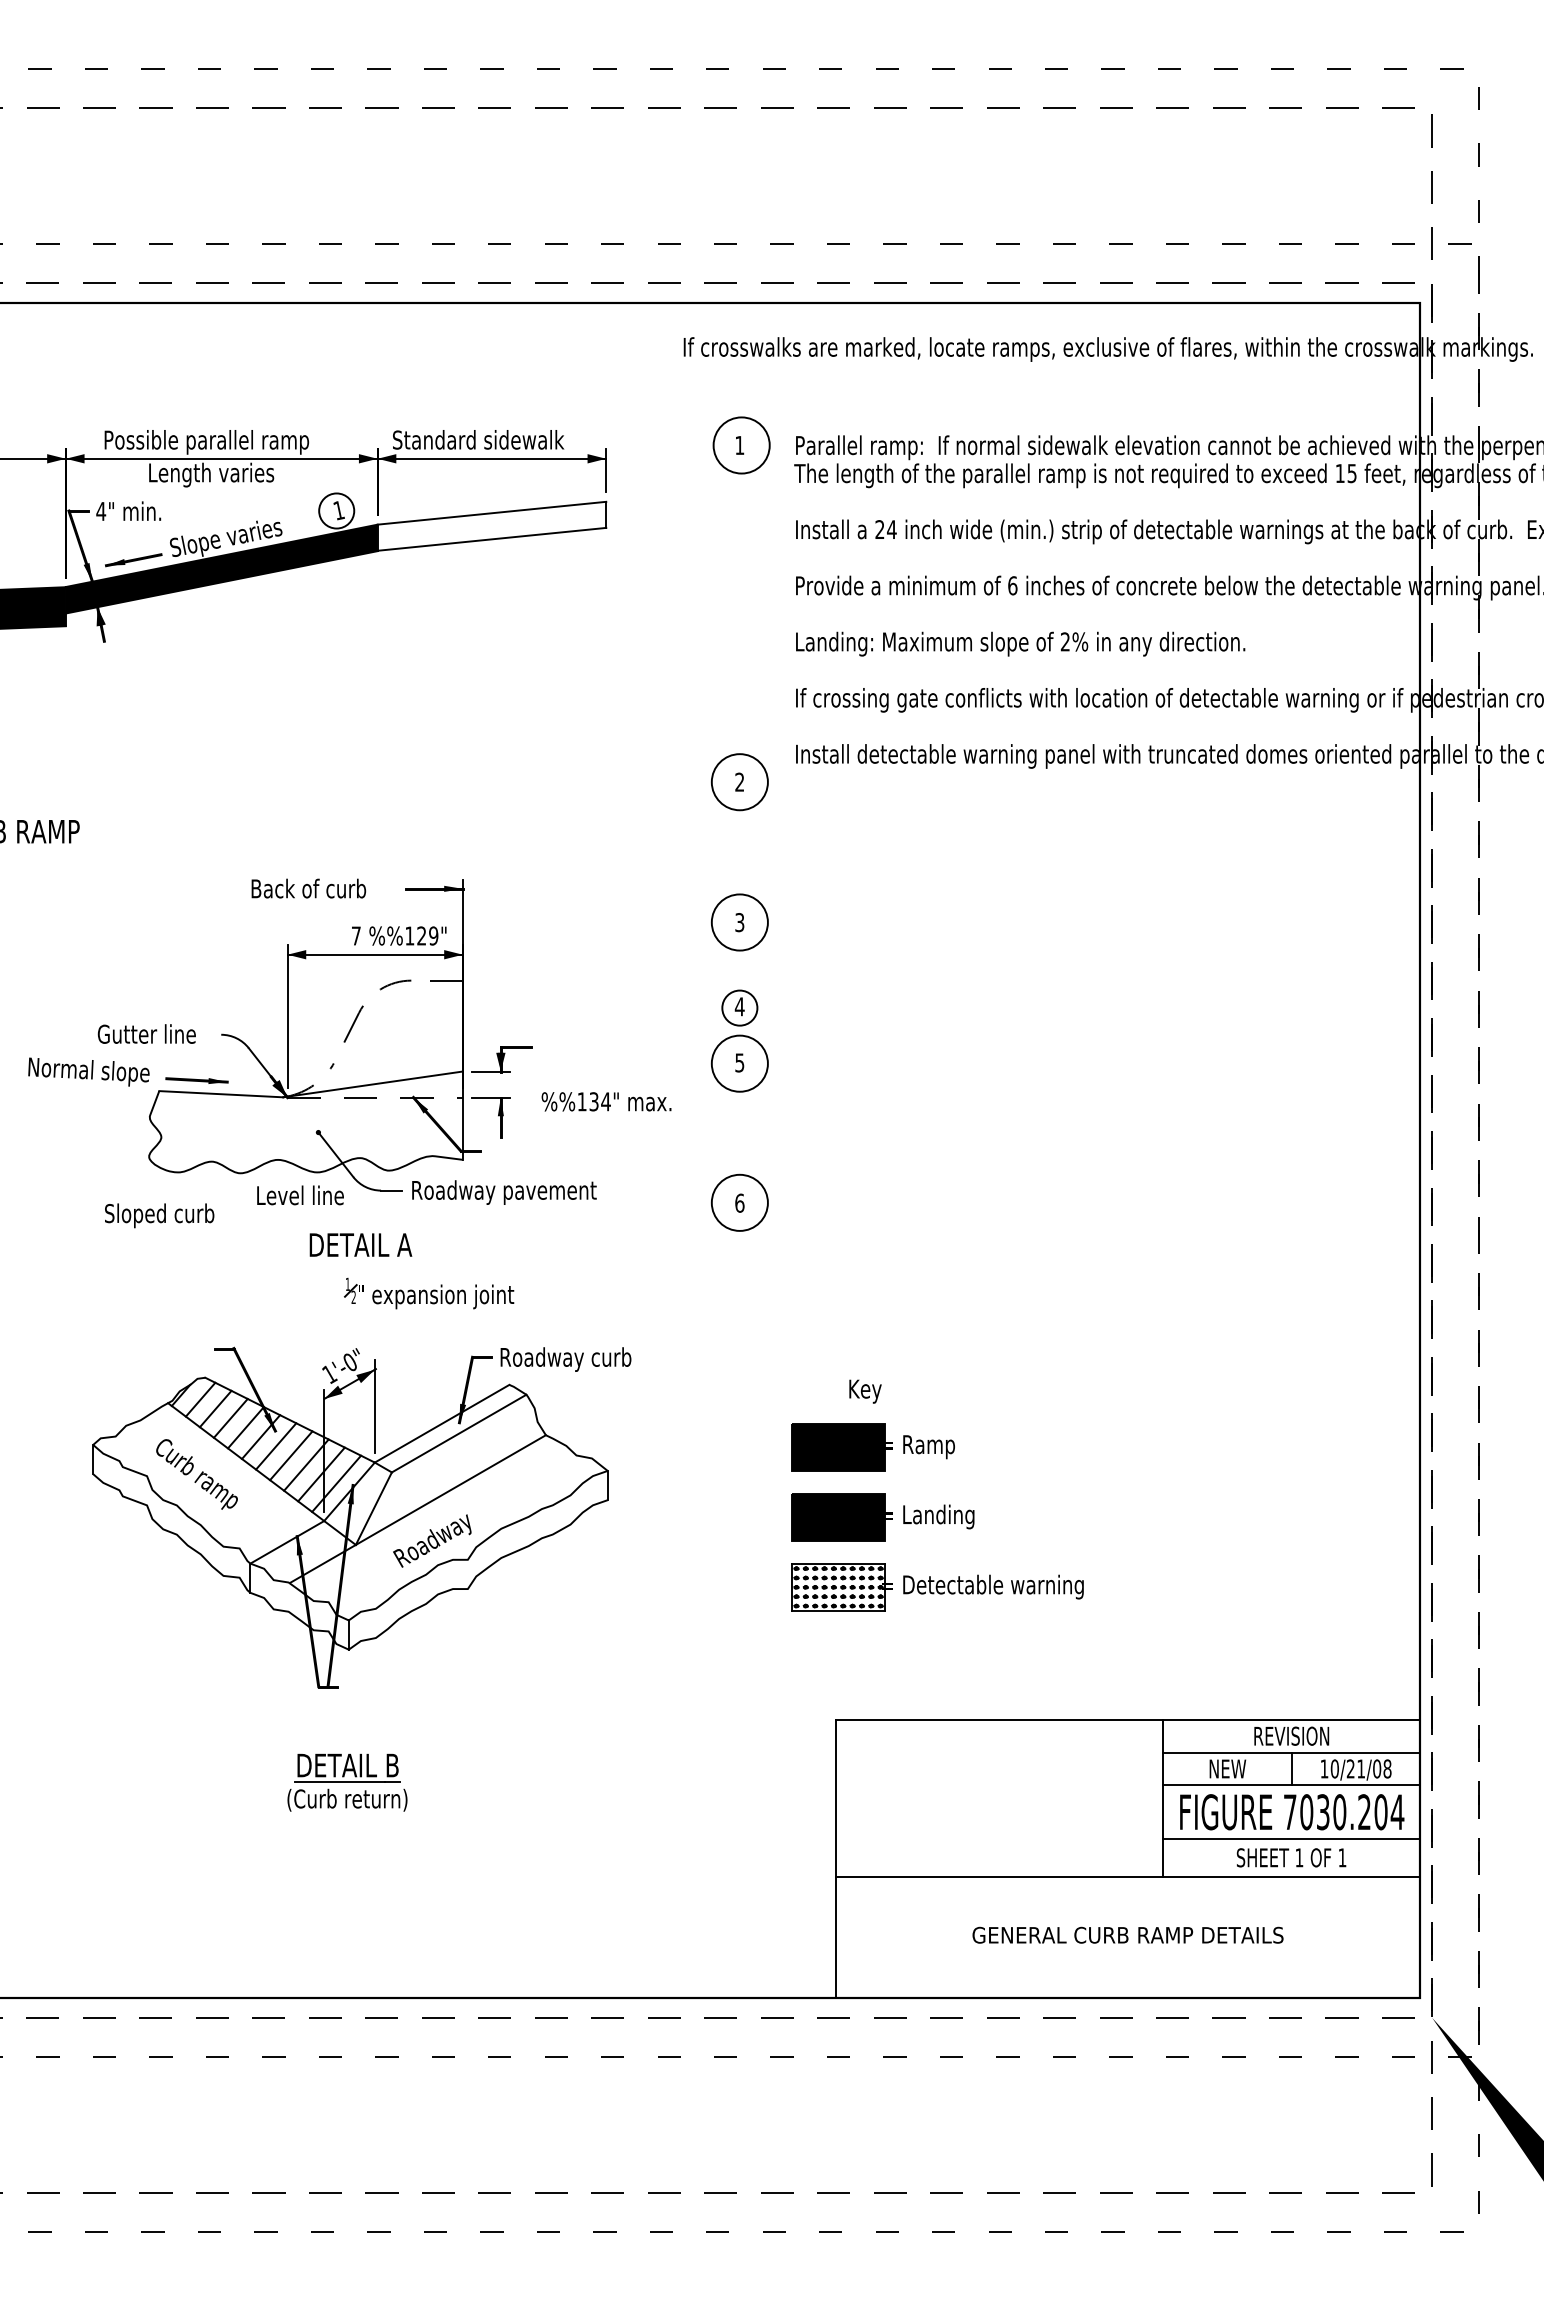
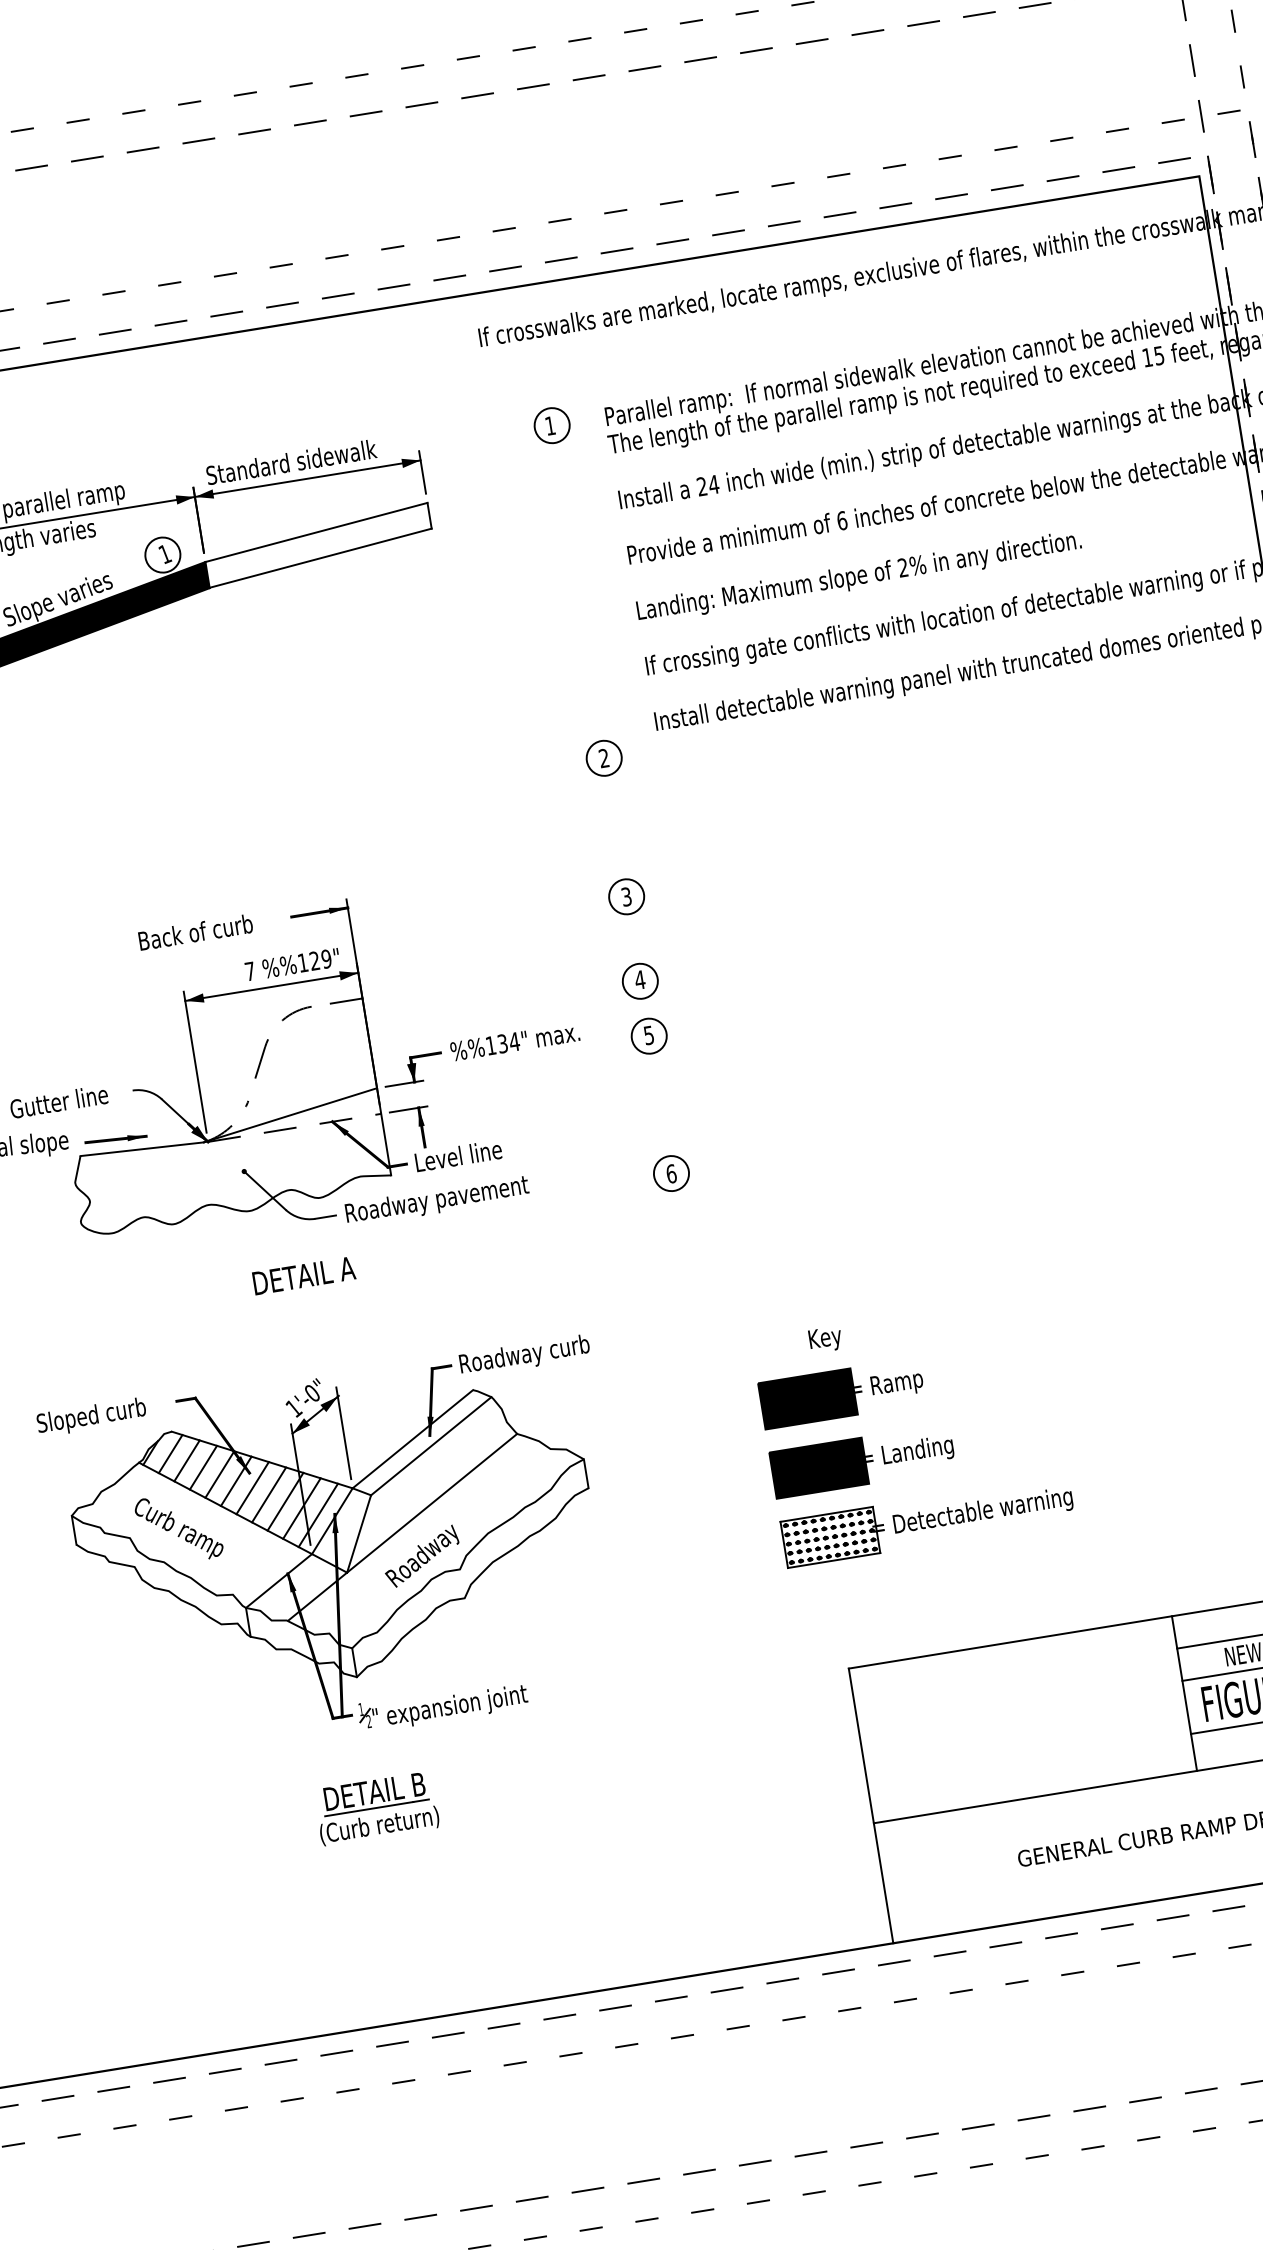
circle: (741, 445) -> (552, 425), size x0.62
circle: (739, 781) -> (603, 757), size x0.62
circle: (739, 922) -> (626, 896), size x0.62
circle: (739, 1063) -> (648, 1036), size x0.62
text: (606, 1101) -> (514, 1041), moved
text: (300, 1195) -> (458, 1156), moved
circle: (739, 1202) -> (671, 1173), size x0.62
text: (159, 1215) -> (91, 1417), moved
part: (429, 1293) -> (443, 1705), moved

